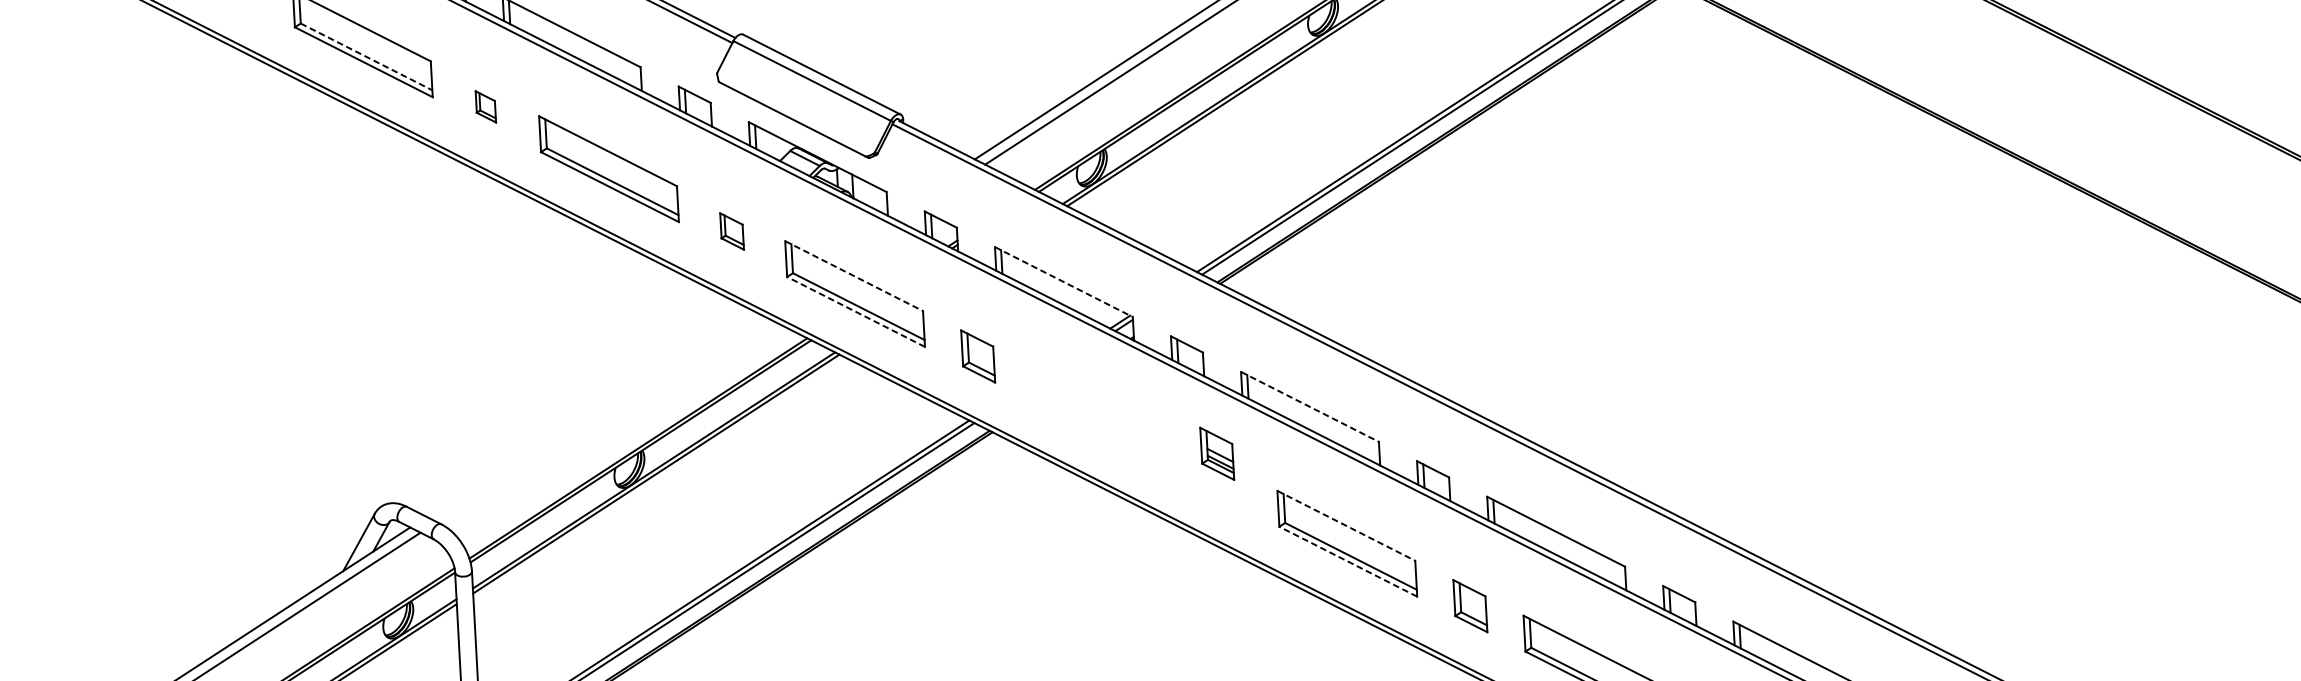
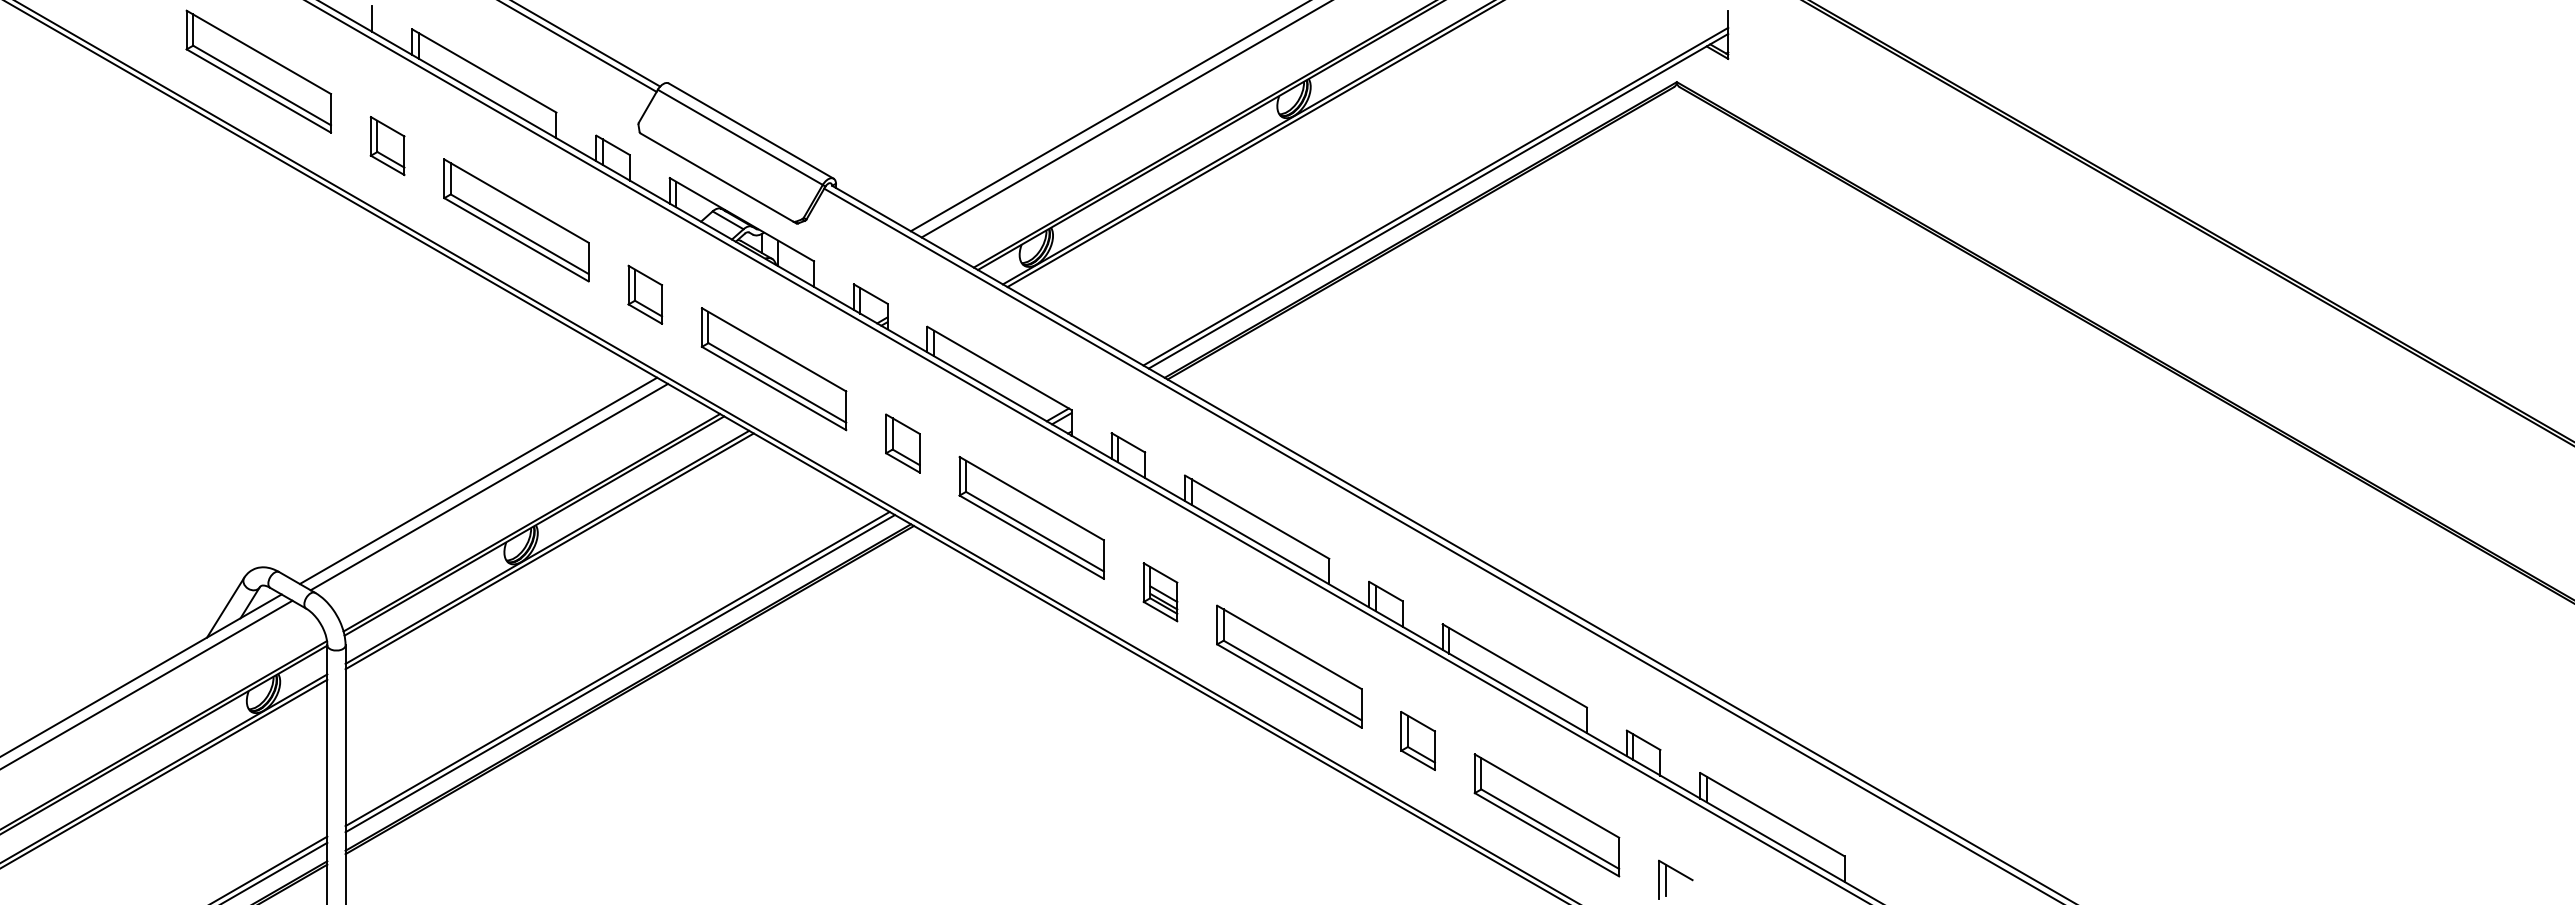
line: (366, 56) -> (262, 85), dashed -> solid
part: (485, 107) -> (387, 146), size x1.67
part: (732, 231) -> (645, 294), size x1.43
line: (854, 276) -> (774, 350), dashed -> solid
line: (1064, 282) -> (1000, 368), dashed -> solid
line: (855, 311) -> (773, 388), dashed -> solid
line: (1310, 407) -> (1257, 517), dashed -> solid
line: (586, 411) -> (478, 480), added
line: (597, 416) -> (489, 486), added
part: (1100, 418) -> (1031, 517), added
part: (1217, 454) -> (1160, 592), moved
line: (1346, 526) -> (1289, 647), dashed -> solid
line: (1347, 561) -> (1288, 685), dashed -> solid

